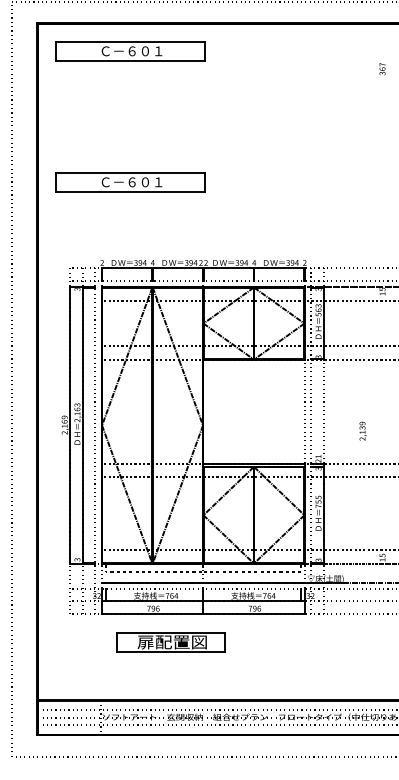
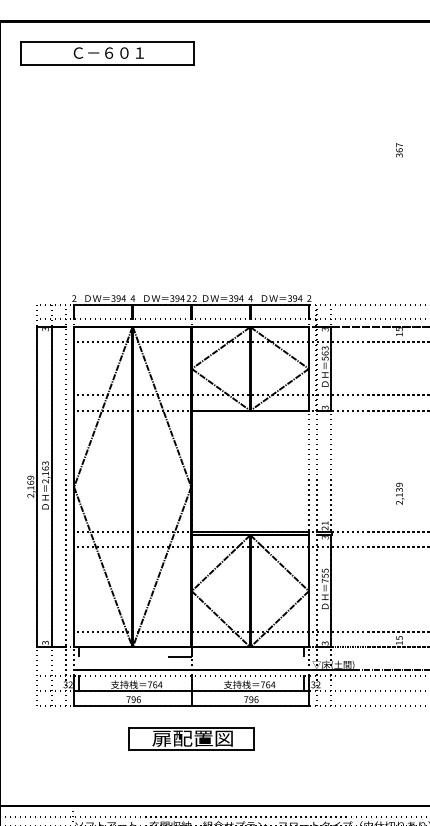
text: (382, 69) -> (399, 150), moved
part: (130, 182) -> (107, 205), removed
text: (362, 430) -> (399, 492), moved
part: (170, 642) -> (190, 738), moved

